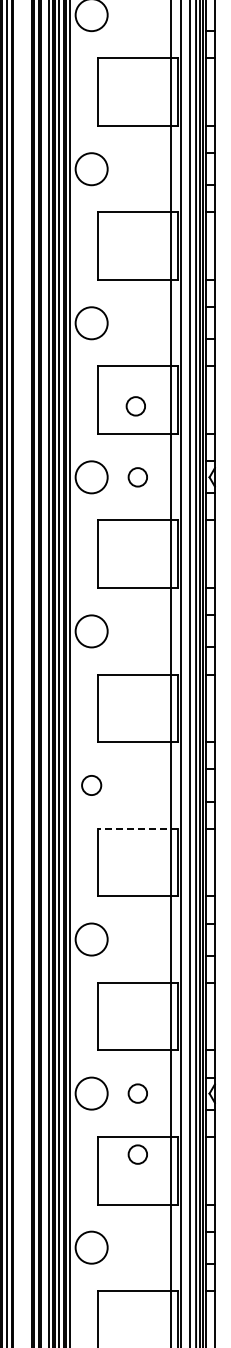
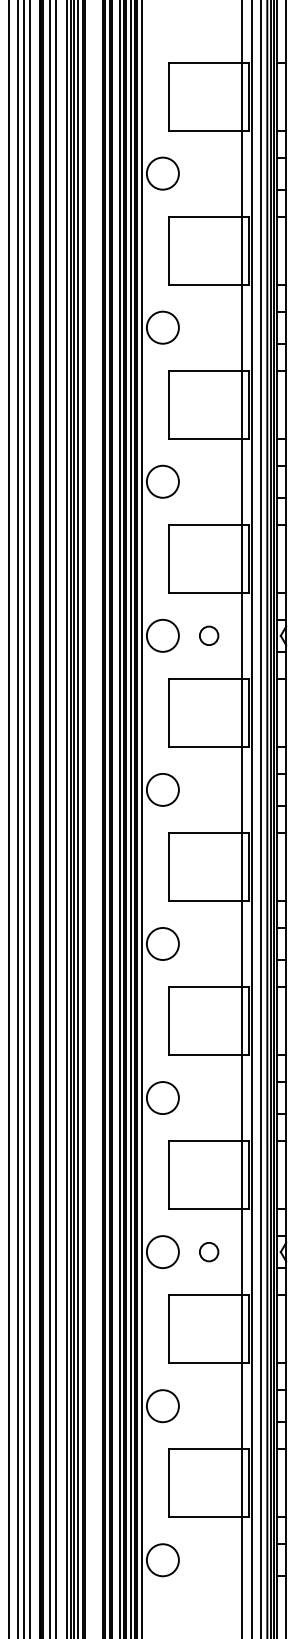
circle: (136, 406) -> (207, 564), removed
circle: (91, 785) -> (162, 943), size x1.67
line: (137, 829) -> (208, 987), dashed -> solid
circle: (138, 1155) -> (209, 1313), removed

